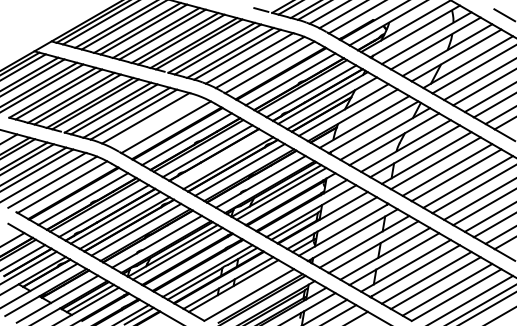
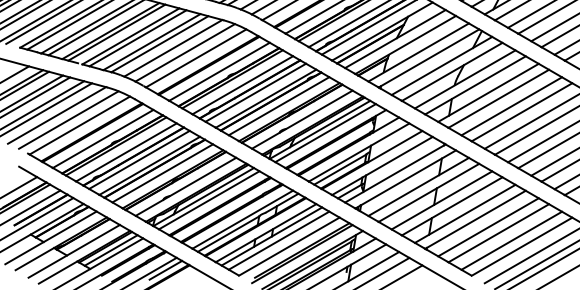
line: (156, 122) -> (185, 53), added
line: (219, 157) -> (255, 92), added
line: (239, 289) -> (278, 240), added

